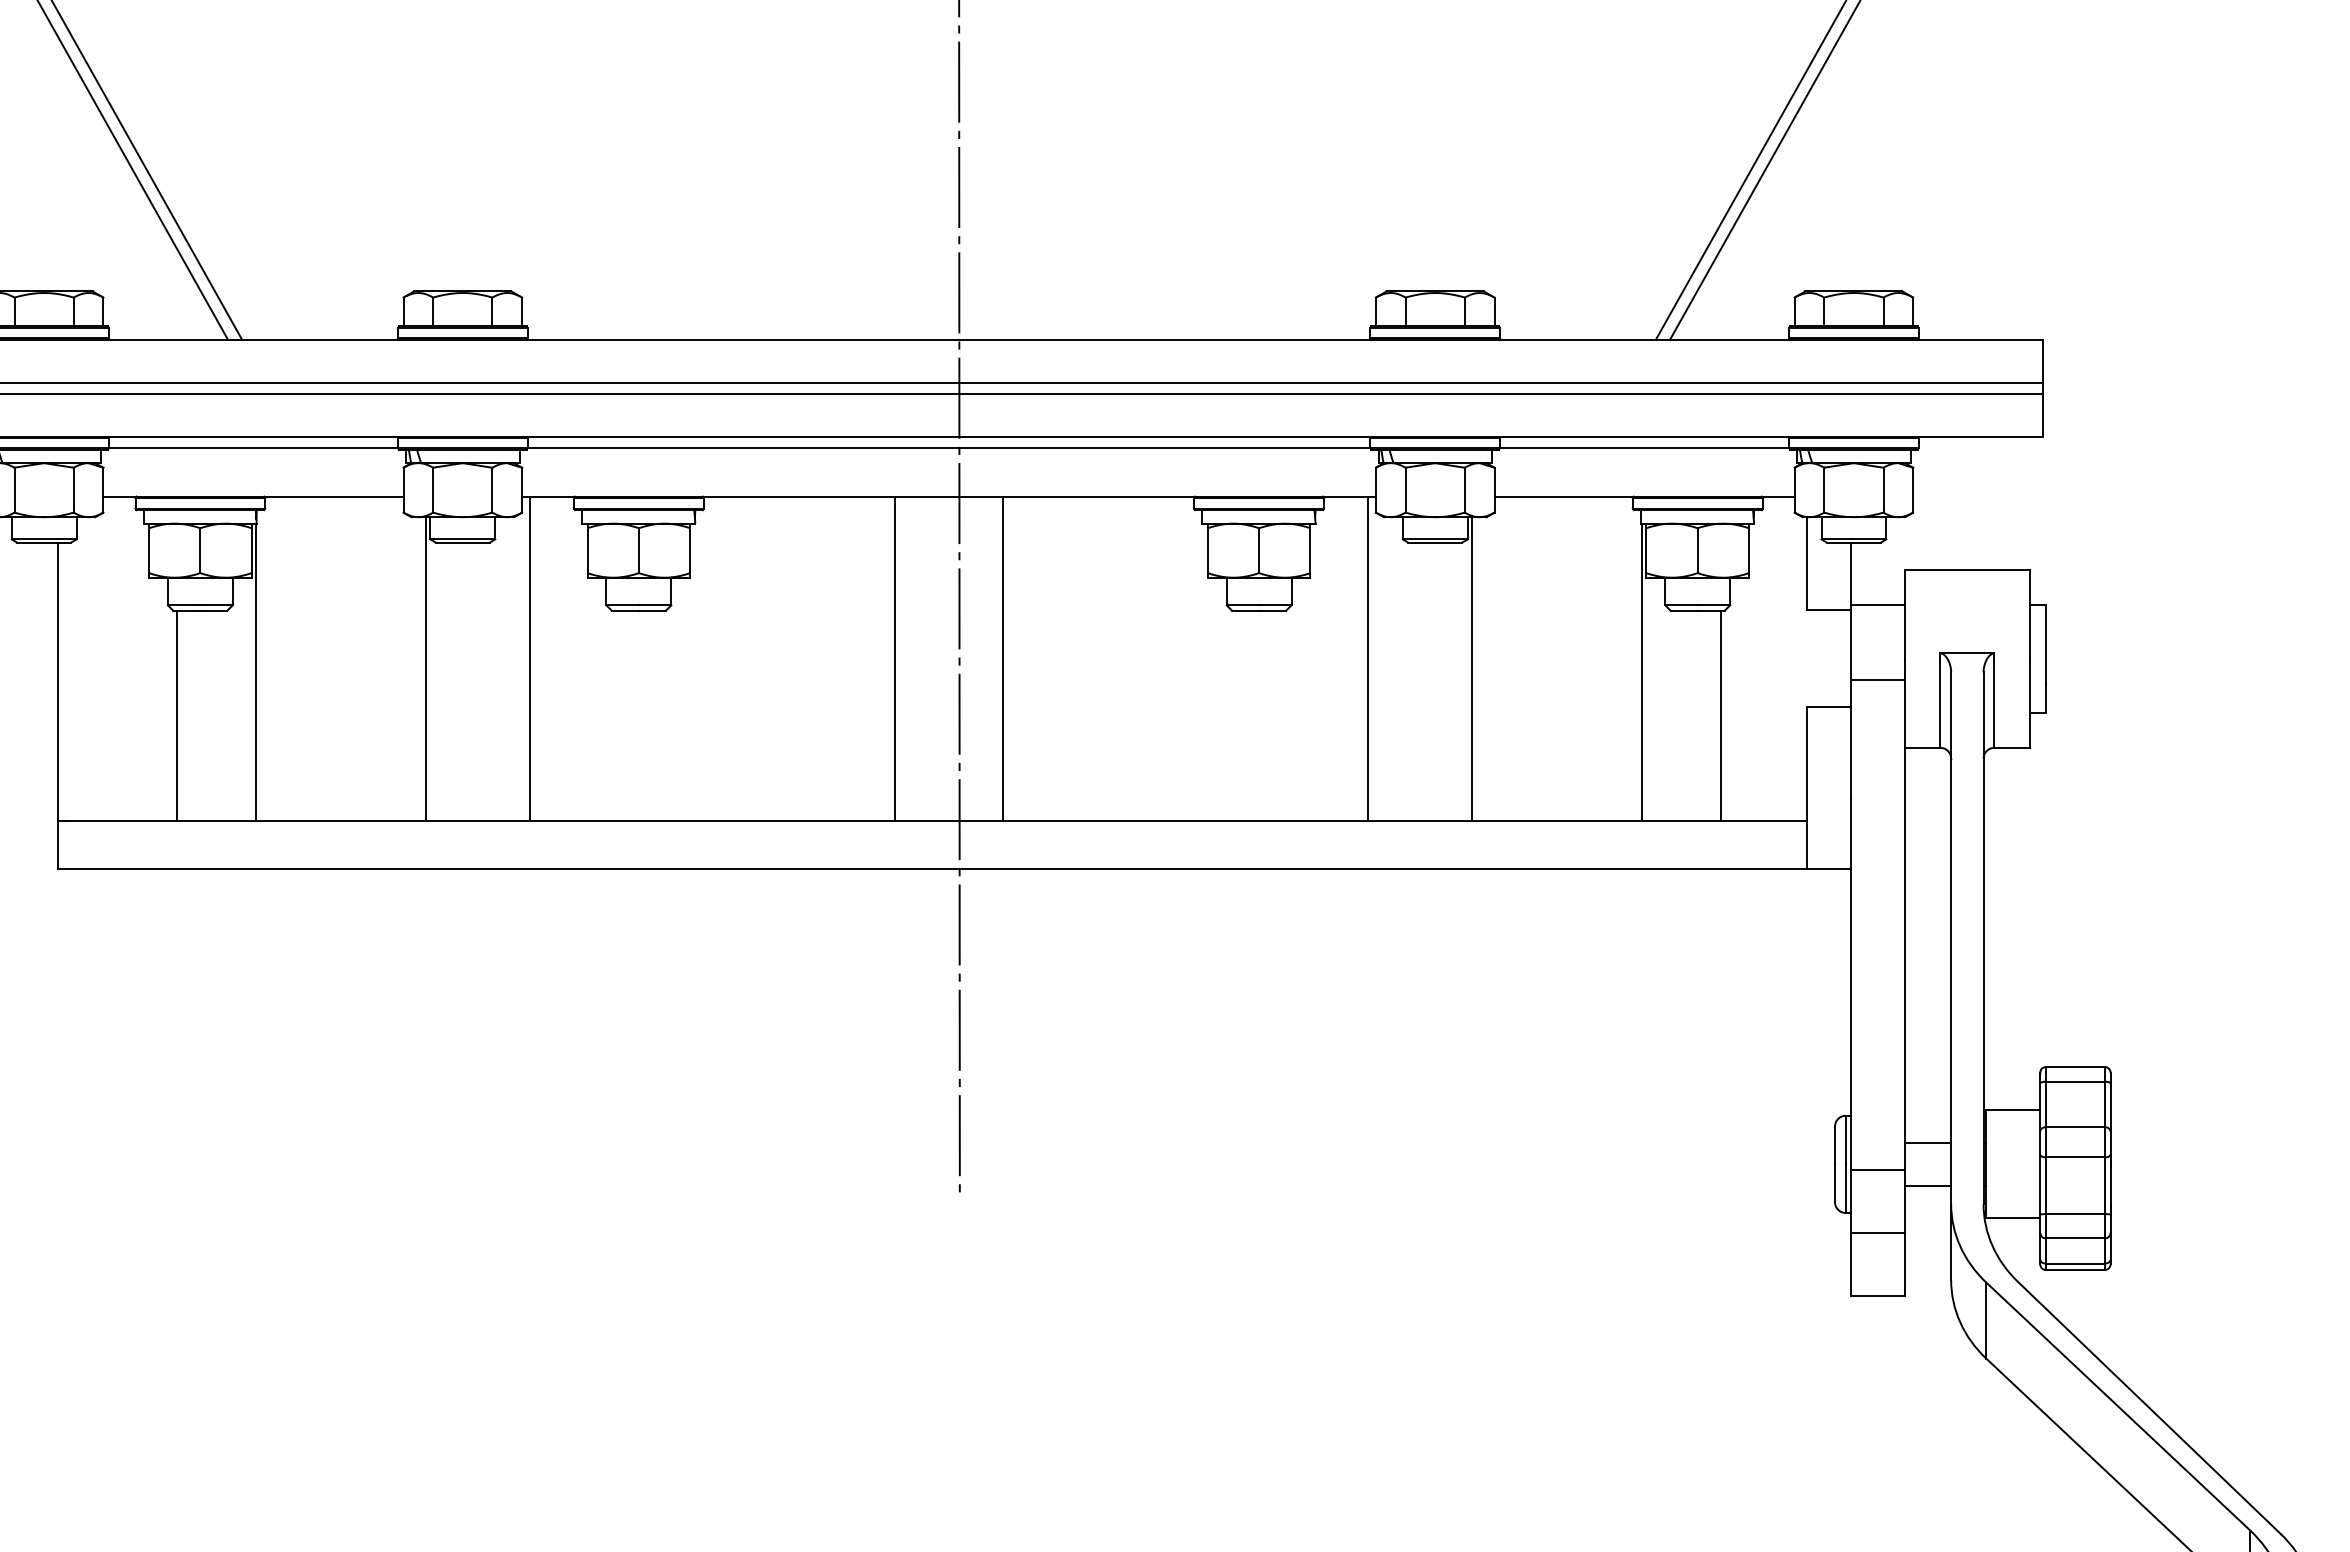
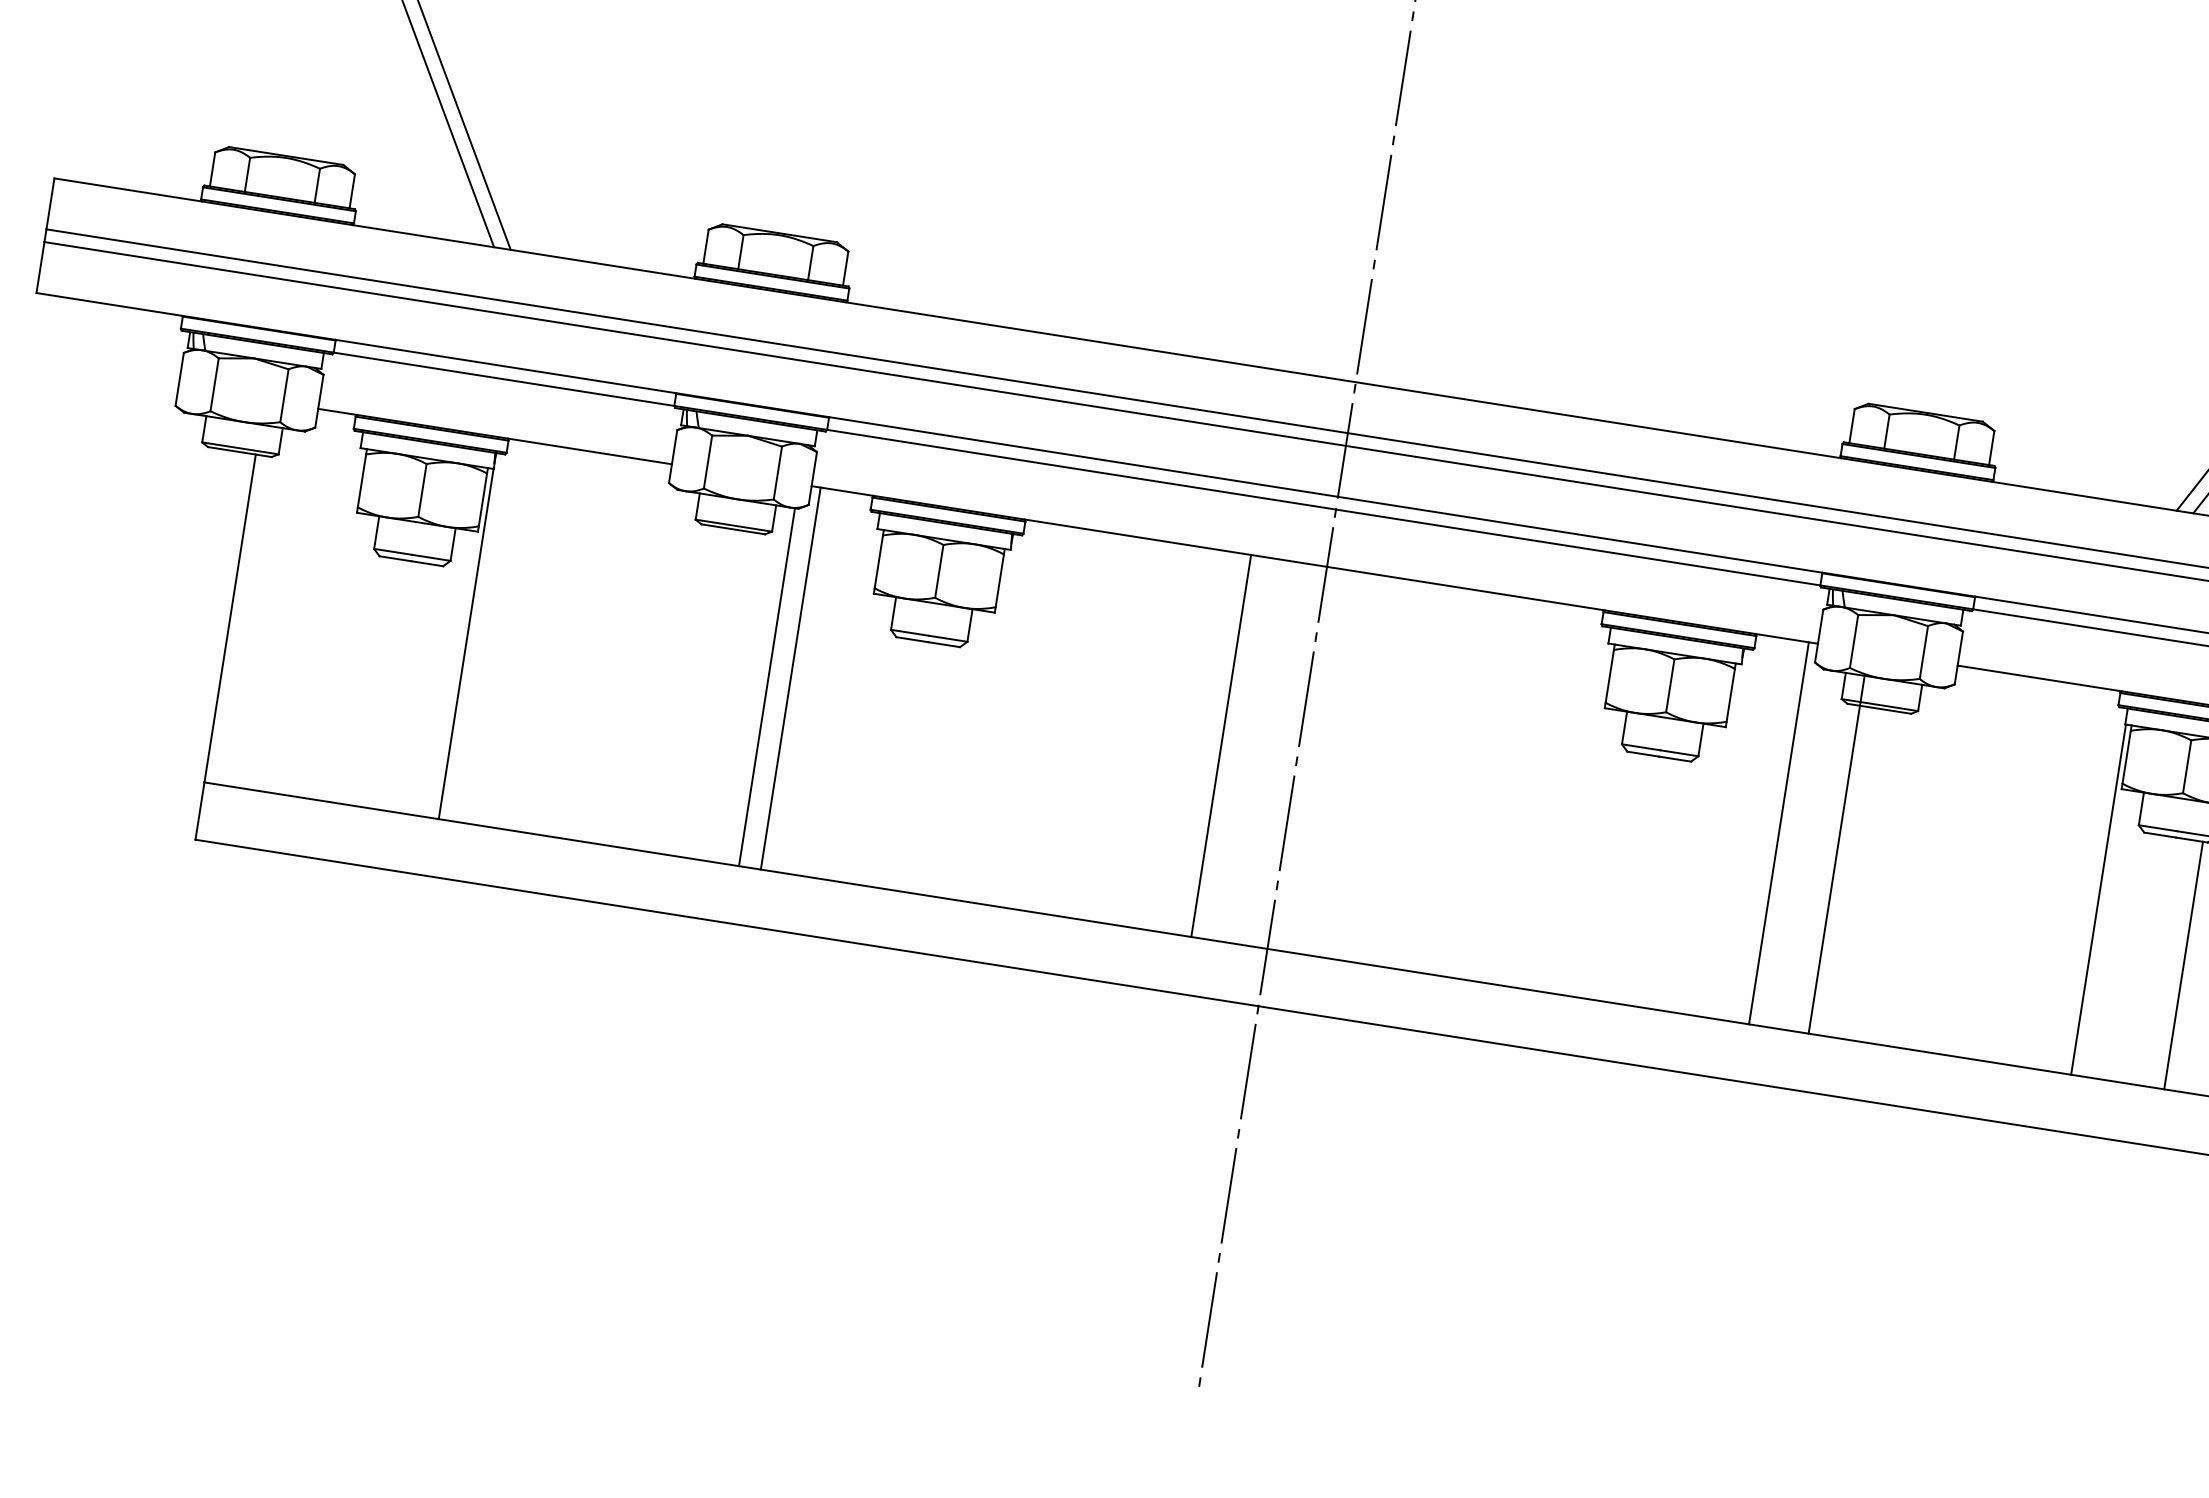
line: (1003, 658) -> (1349, 765), removed
line: (426, 668) -> (767, 686), moved
line: (1471, 668) -> (1836, 854), moved
line: (177, 715) -> (365, 680), removed

